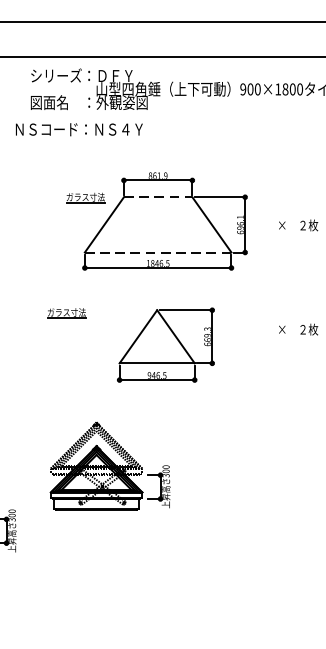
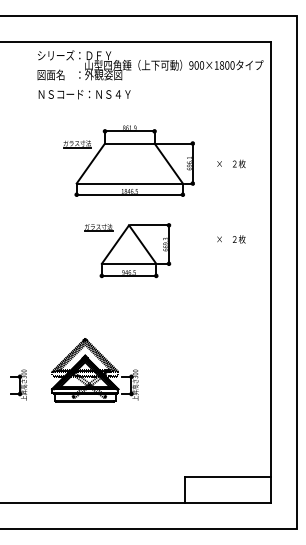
text: (79, 129) -> (84, 94), moved
line: (157, 197) -> (129, 143), dashed -> solid
line: (159, 252) -> (130, 183), dashed -> solid
part: (66, 313) -> (98, 227), moved
part: (109, 466) -> (94, 370), moved

